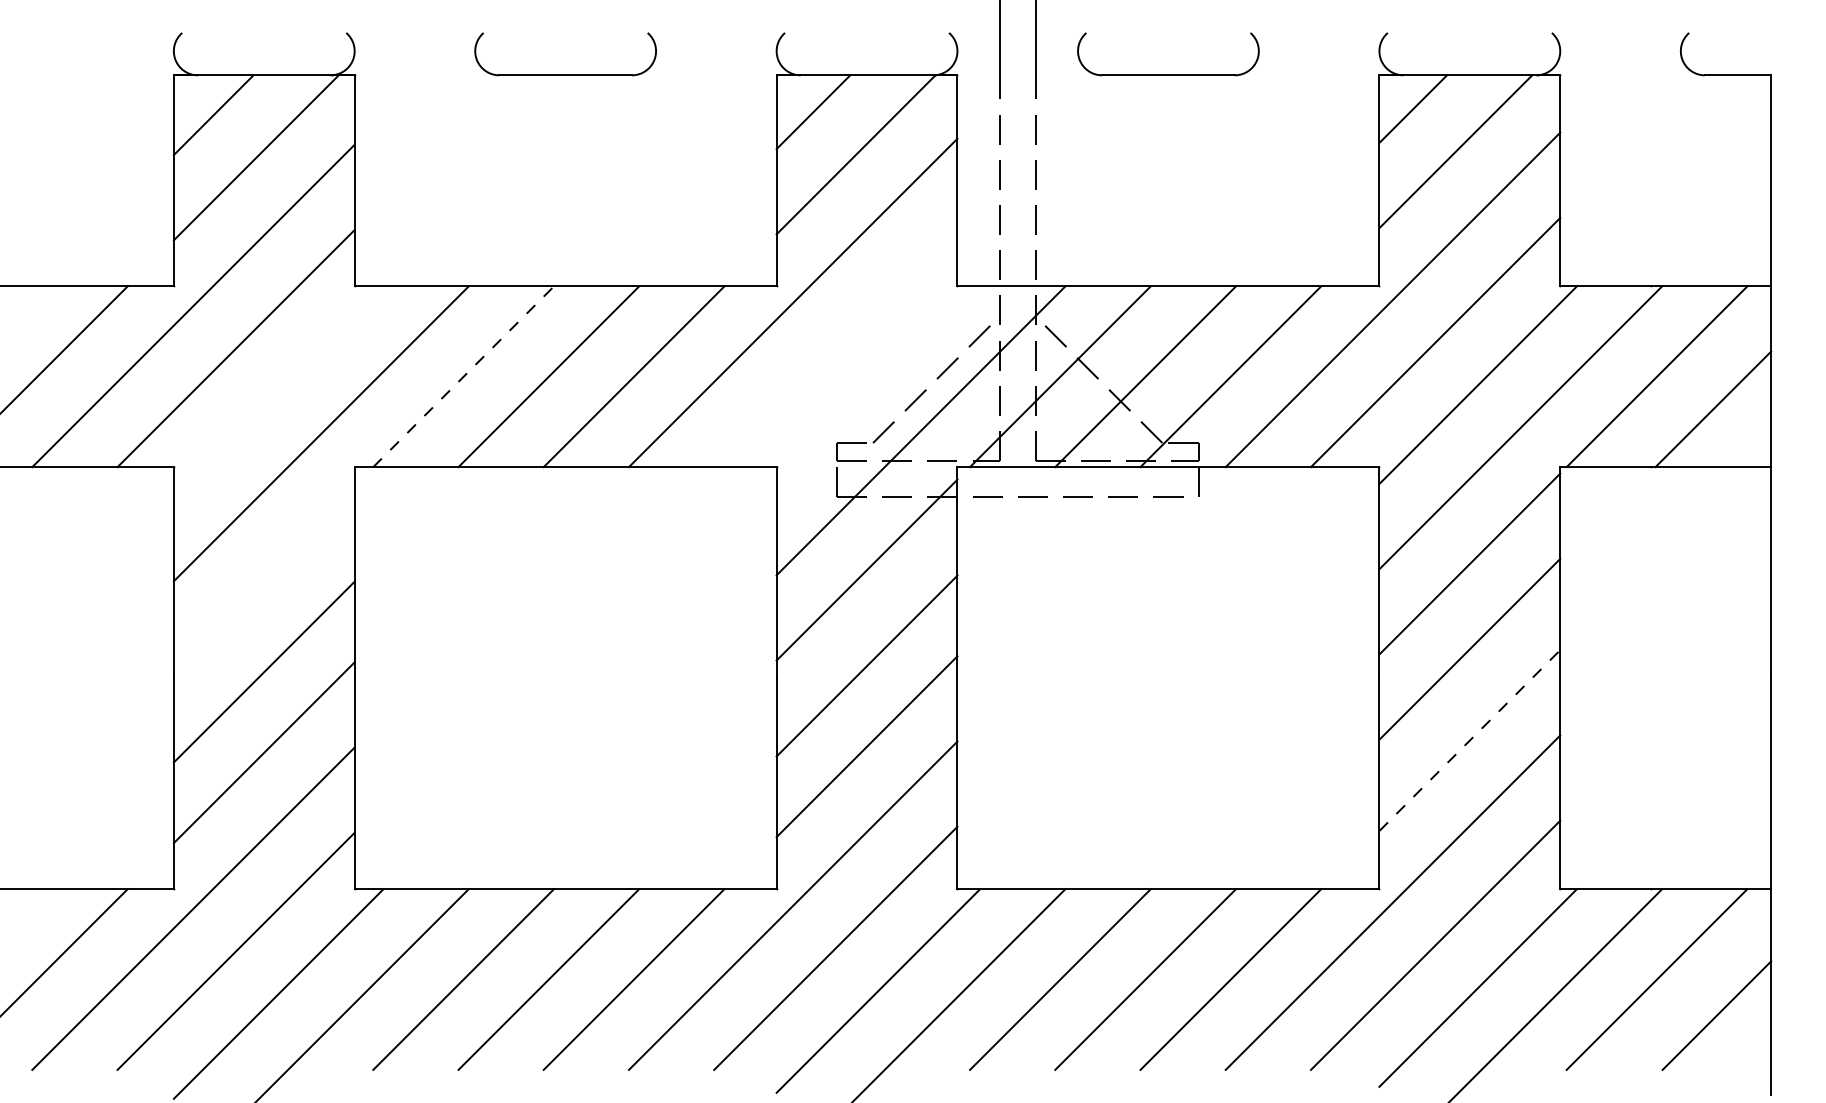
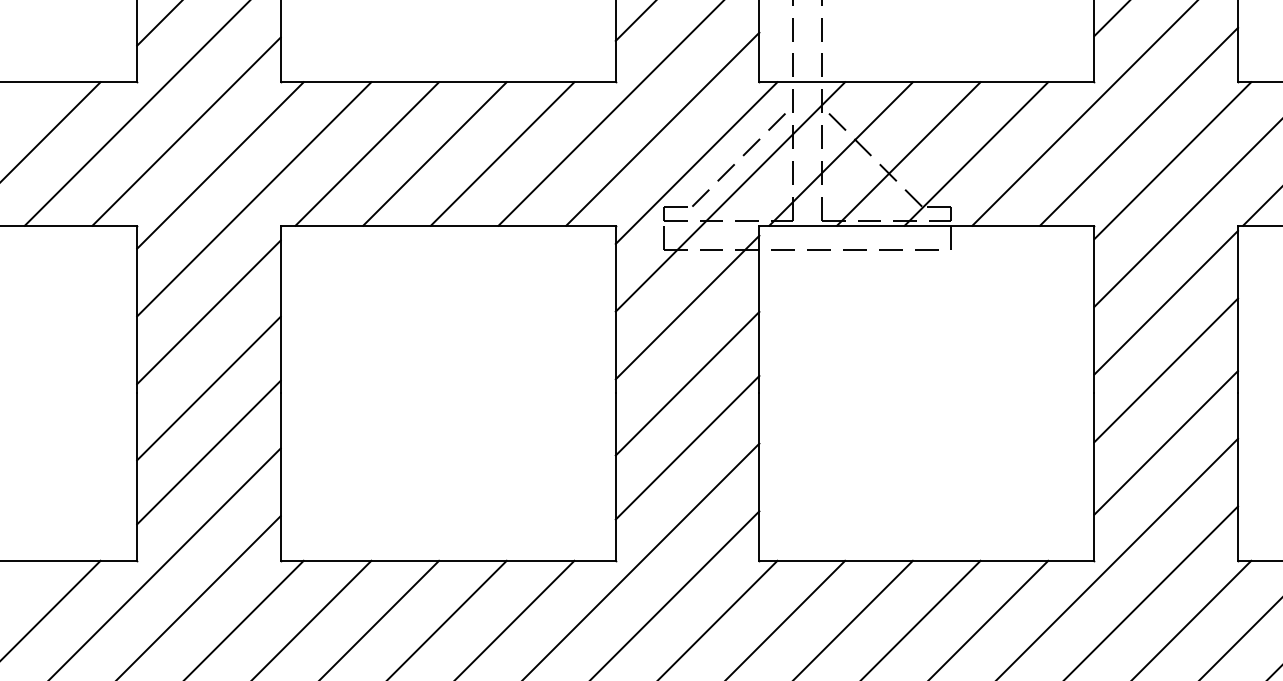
line: (835, 345) -> (662, 129), added
line: (463, 376) -> (367, 153), dashed -> solid
line: (878, 388) -> (696, 163), added
line: (278, 391) -> (220, 165), added
line: (263, 575) -> (208, 311), added
line: (1469, 740) -> (1165, 442), dashed -> solid

